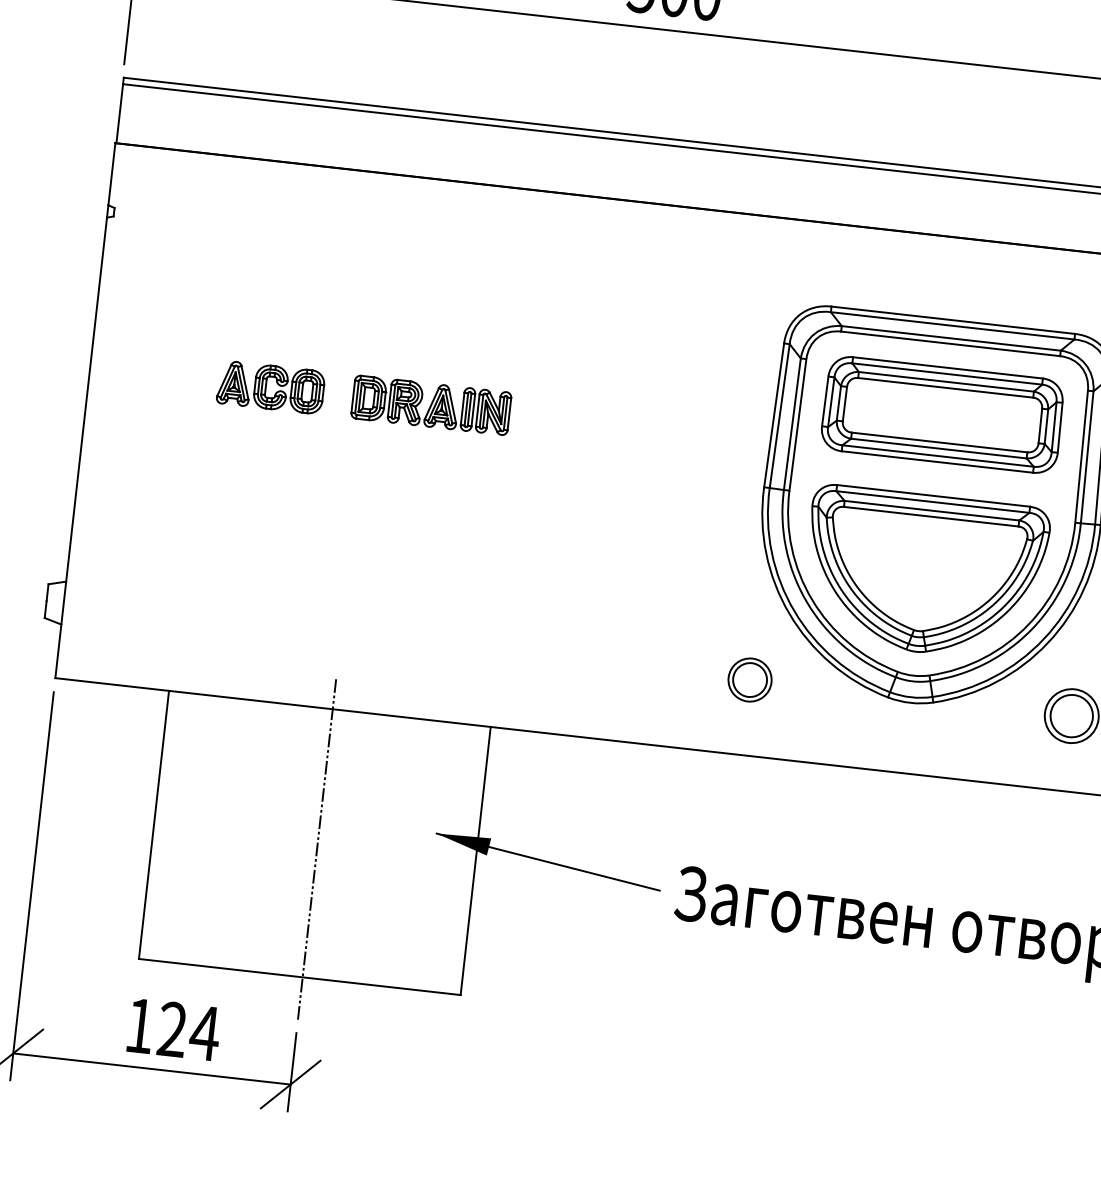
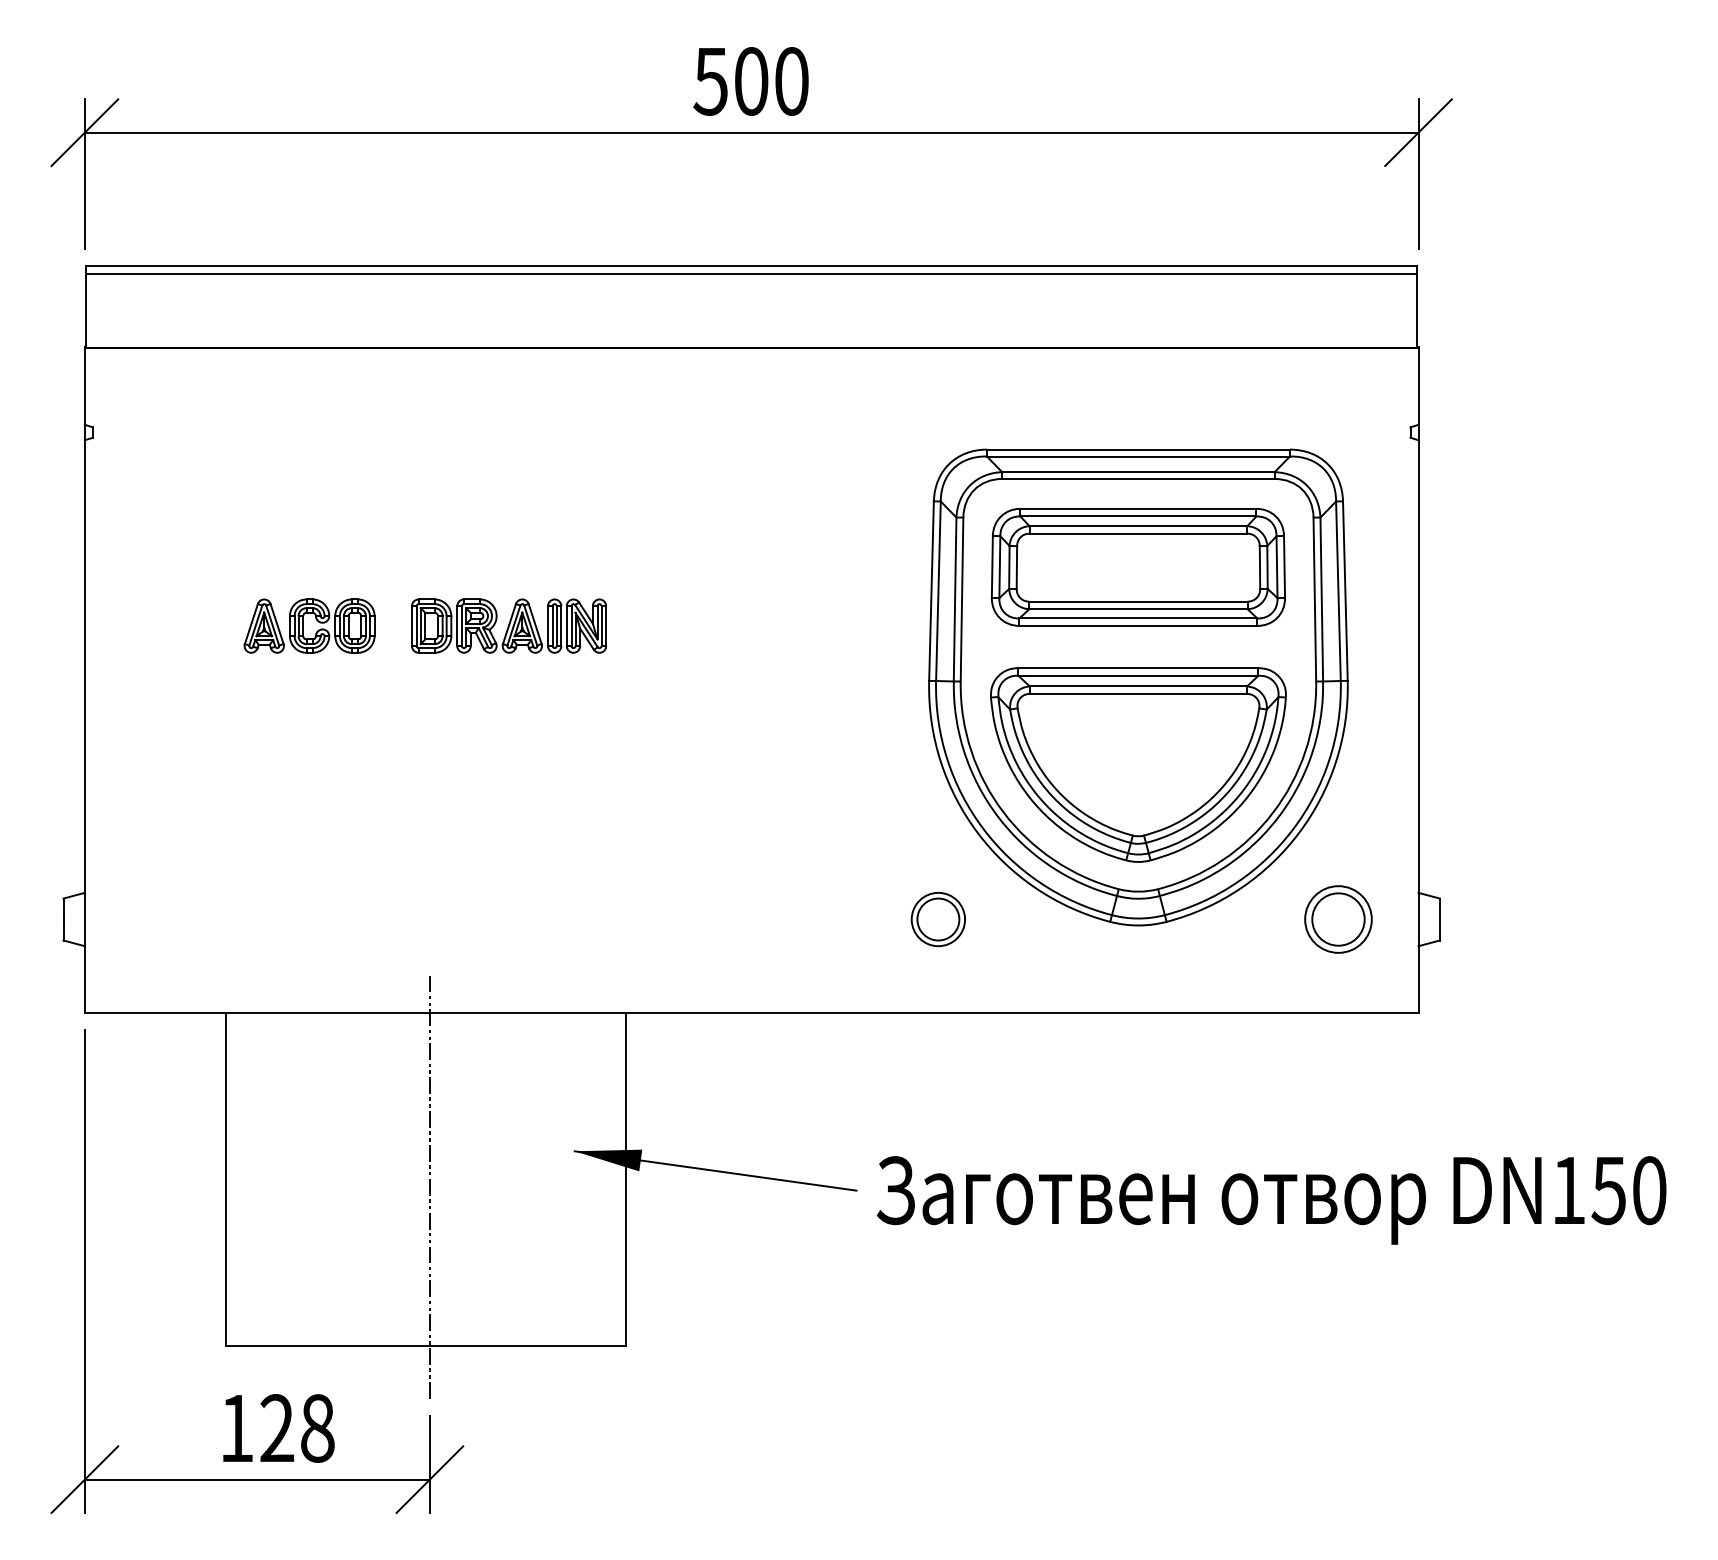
text: (204, 1033) -> (317, 1428), 124 -> 128

